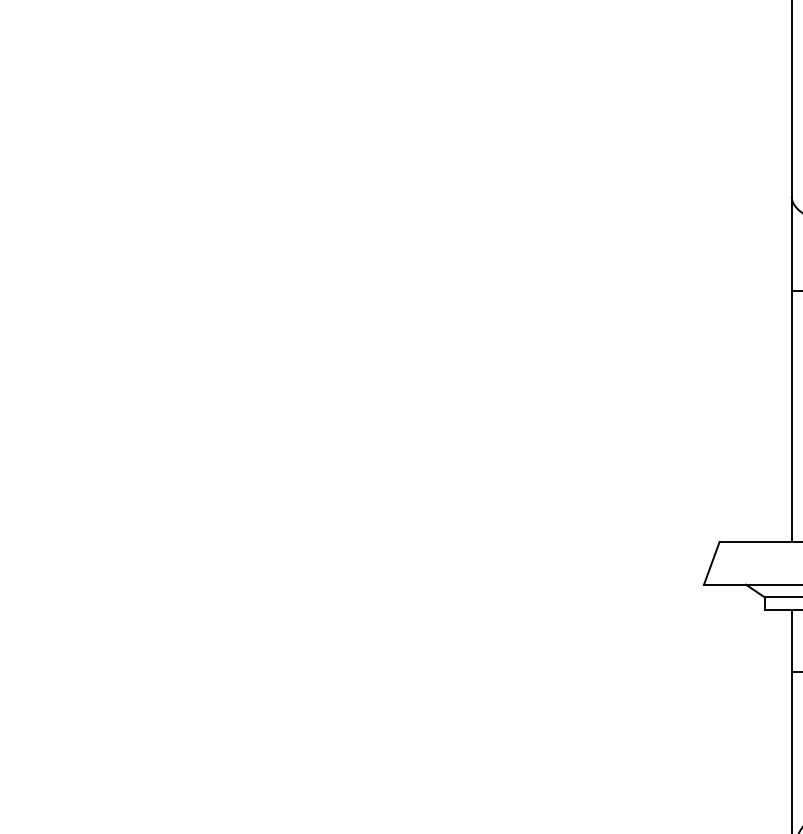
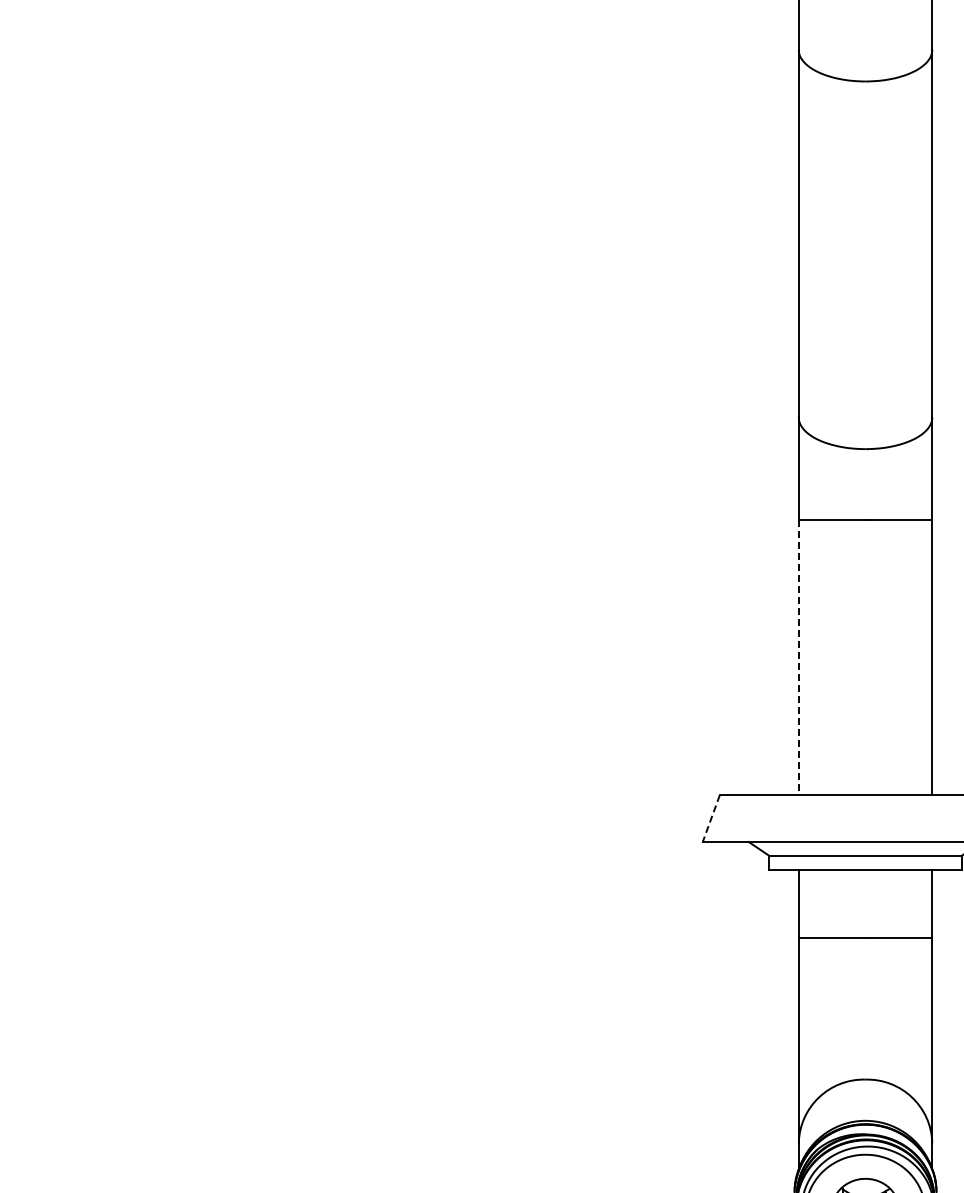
line: (791, 416) -> (798, 657), solid -> dashed
line: (711, 563) -> (711, 818), solid -> dashed

